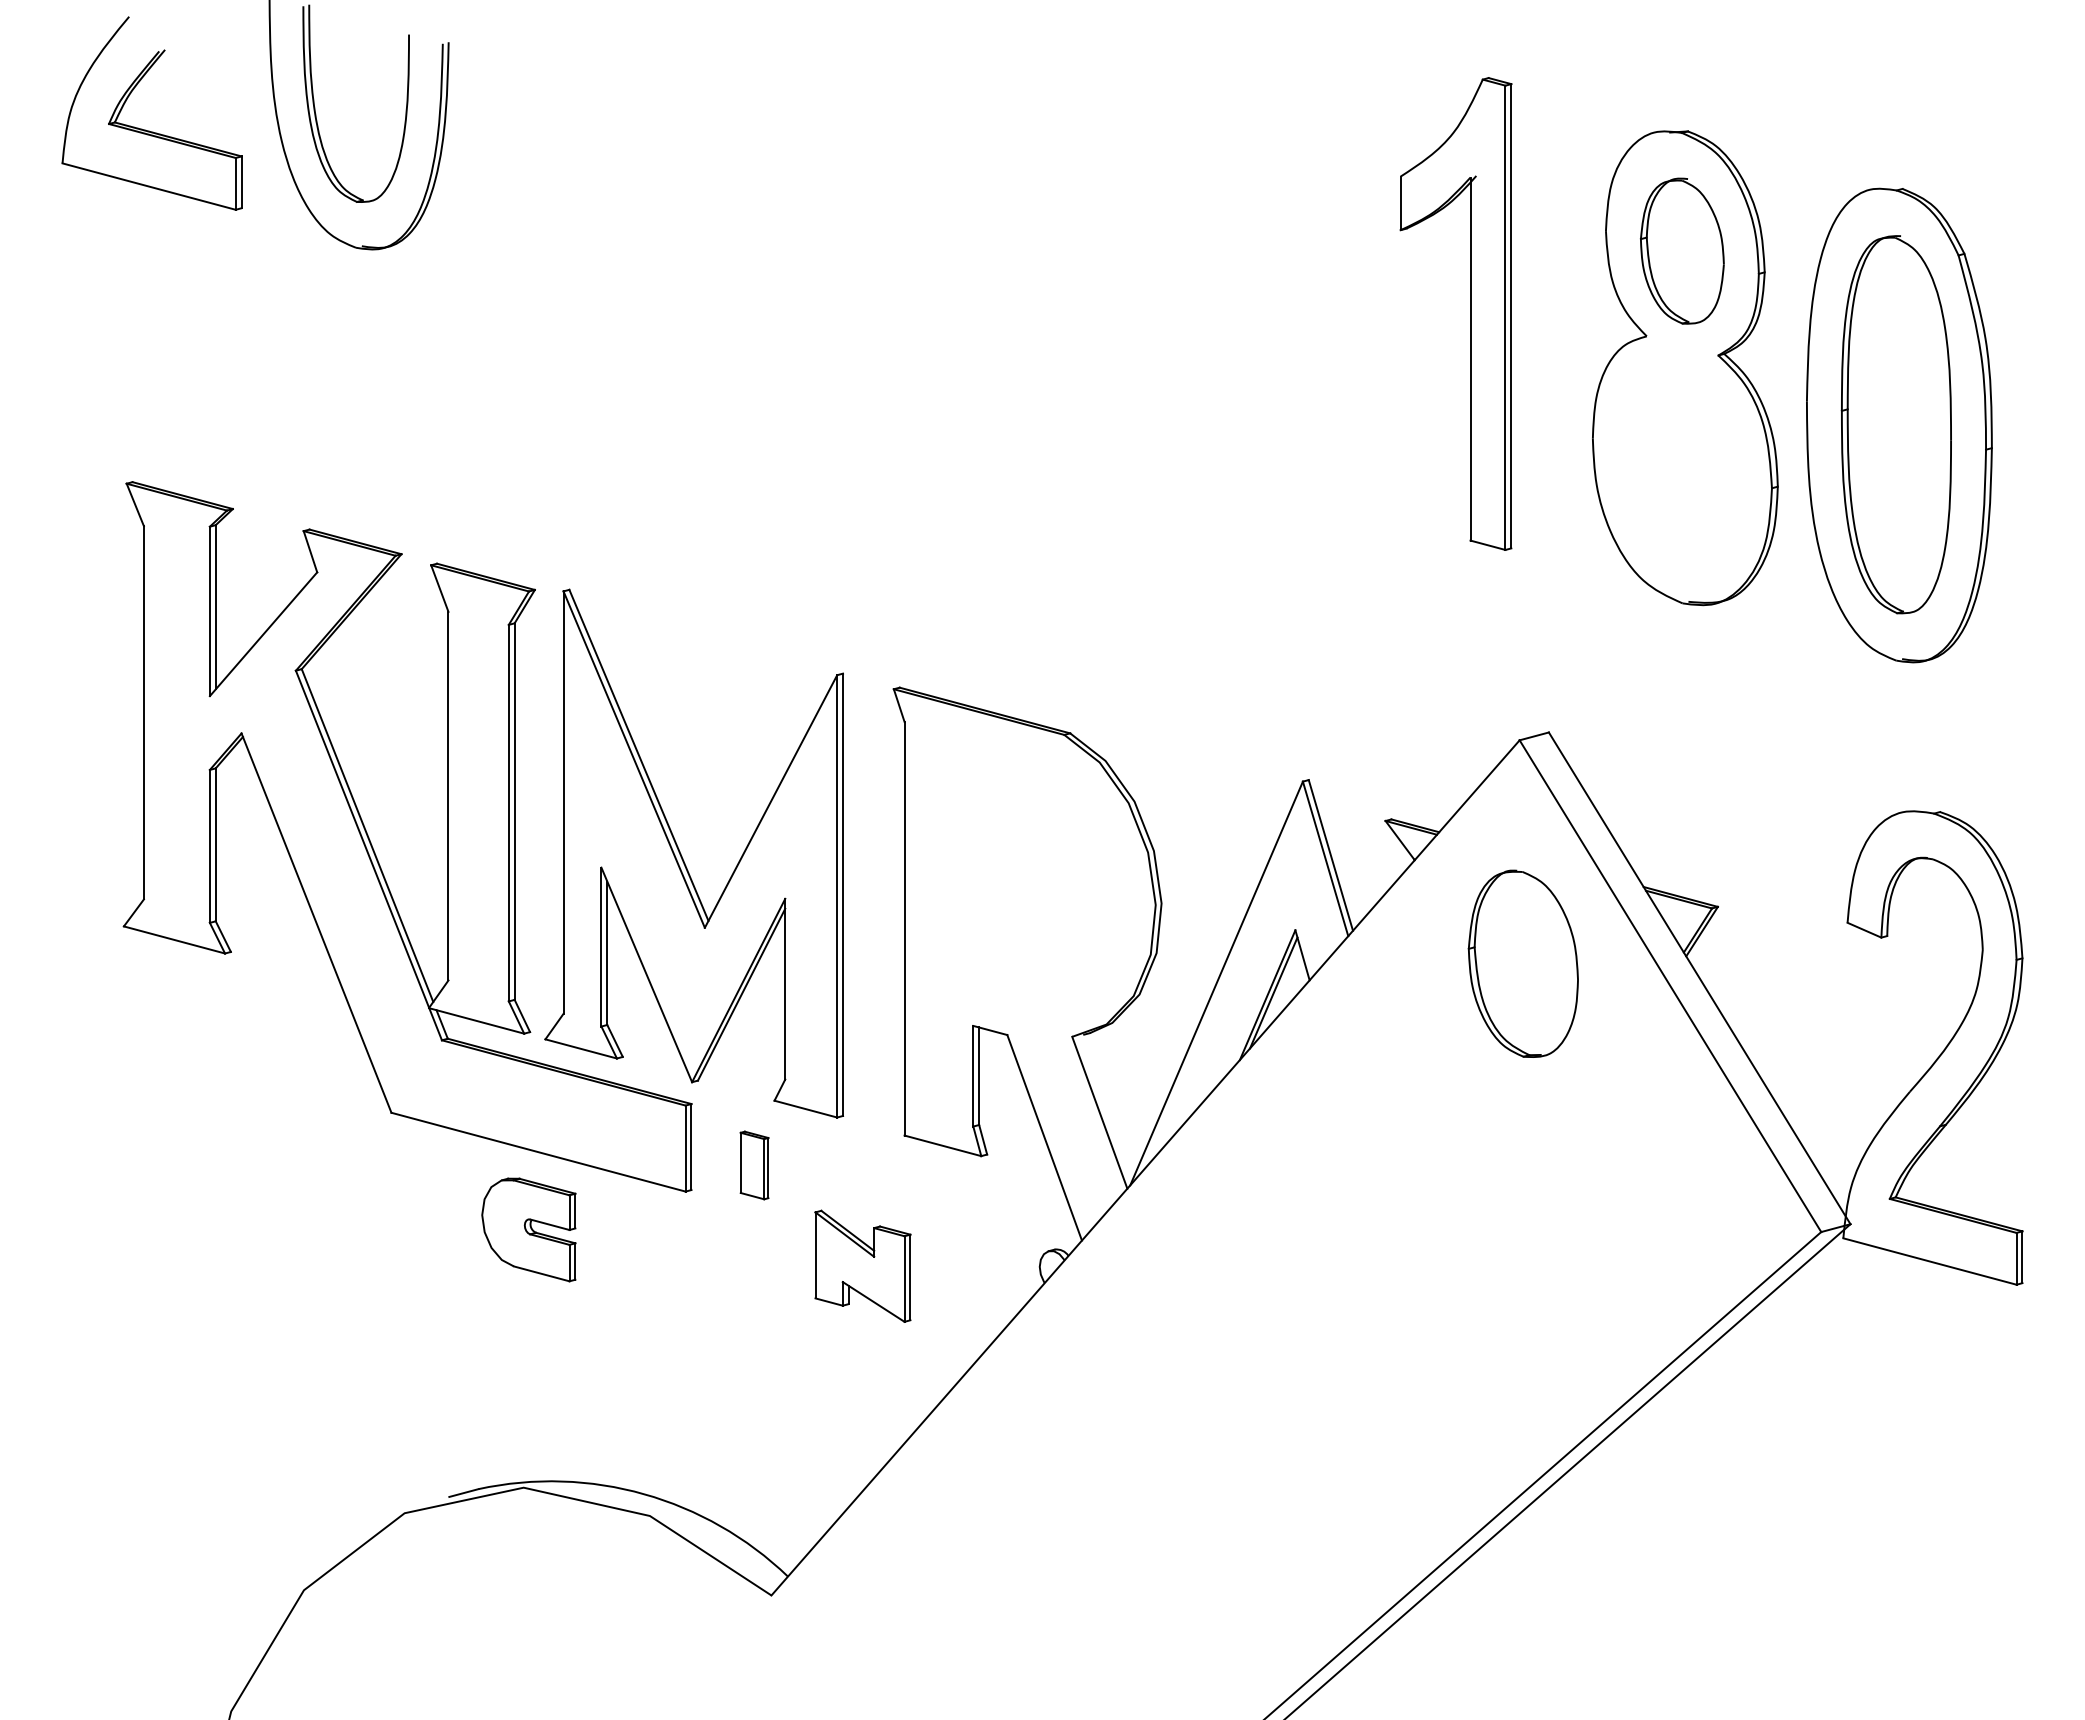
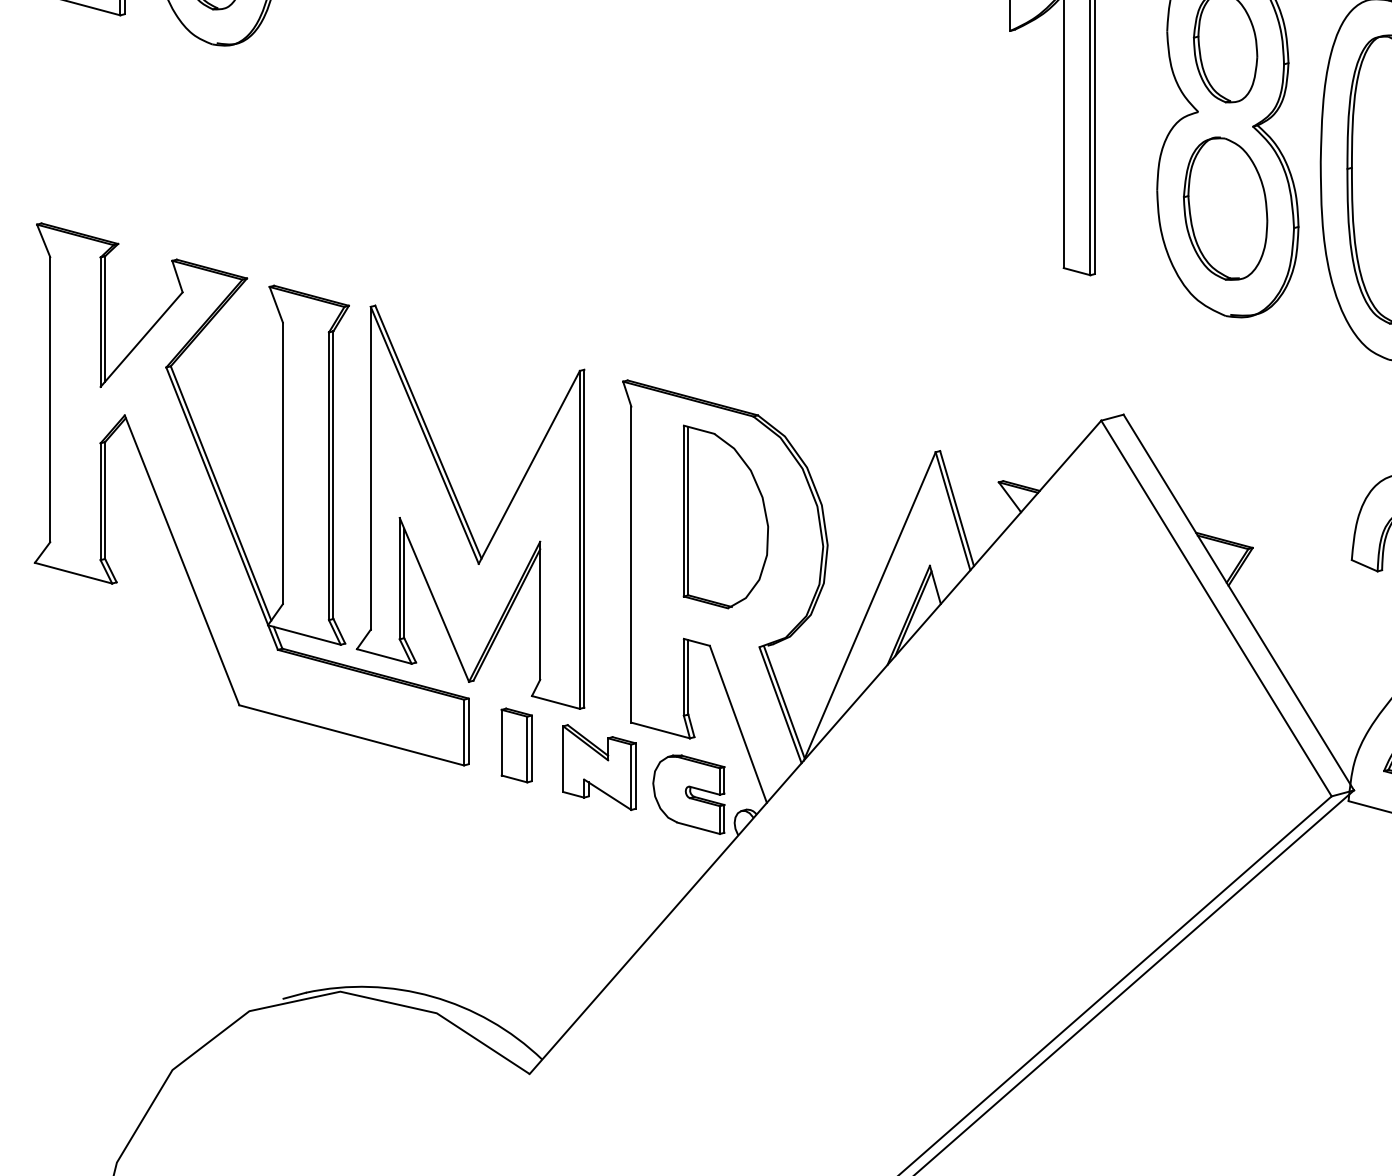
part: (1028, 866) -> (726, 517), added
part: (1522, 963) -> (1224, 208), moved
line: (1104, 1108) -> (784, 701), added
part: (754, 1165) -> (516, 745), size x1.43
part: (528, 1229) -> (688, 794), moved
part: (862, 1265) -> (599, 766), moved

